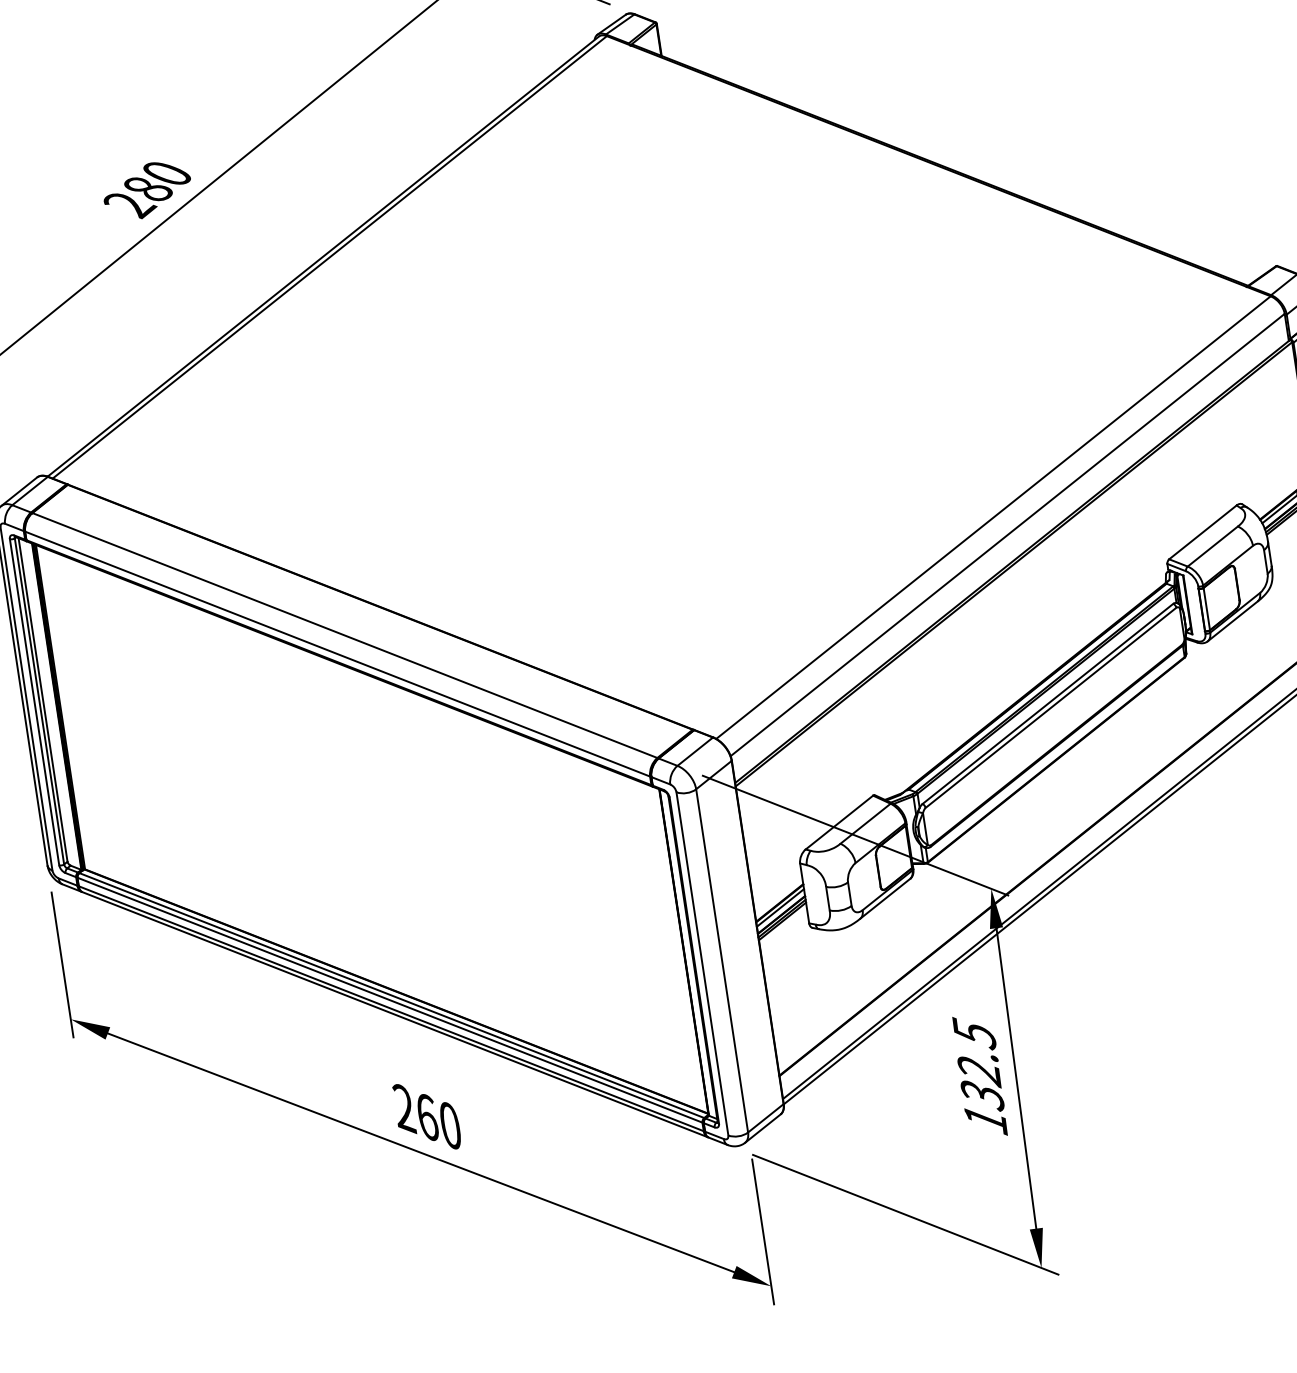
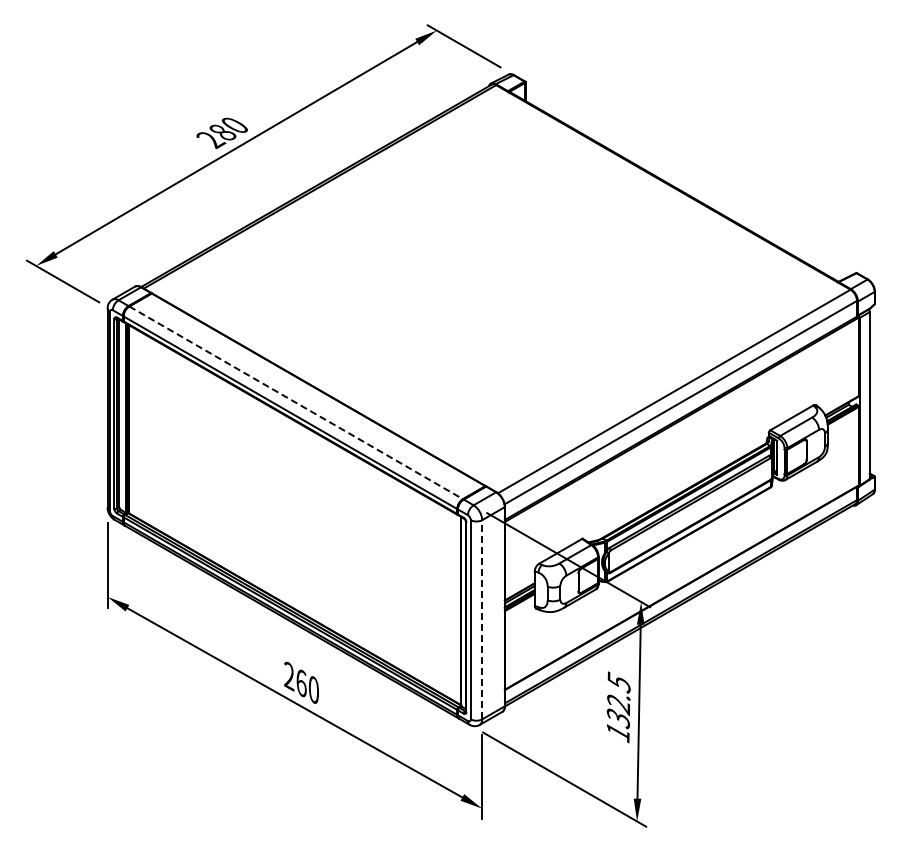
line: (345, 634) -> (296, 402), solid -> dashed
line: (722, 960) -> (482, 619), solid -> dashed

